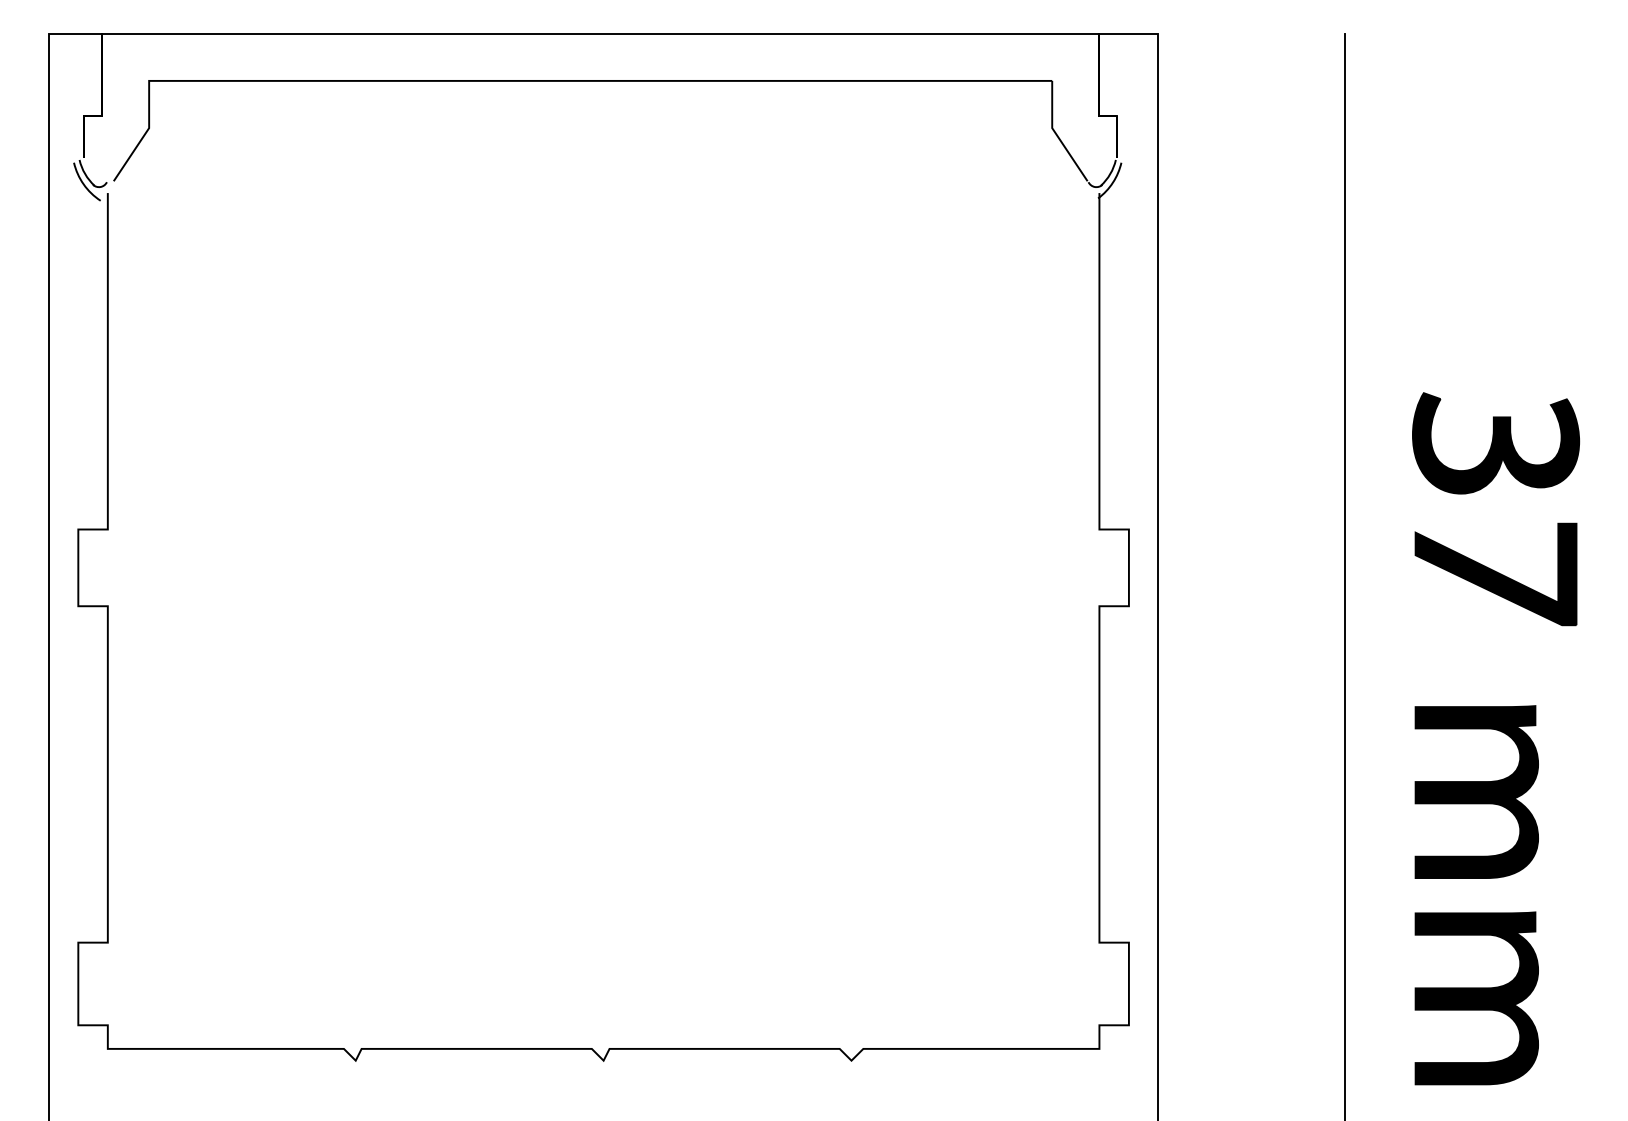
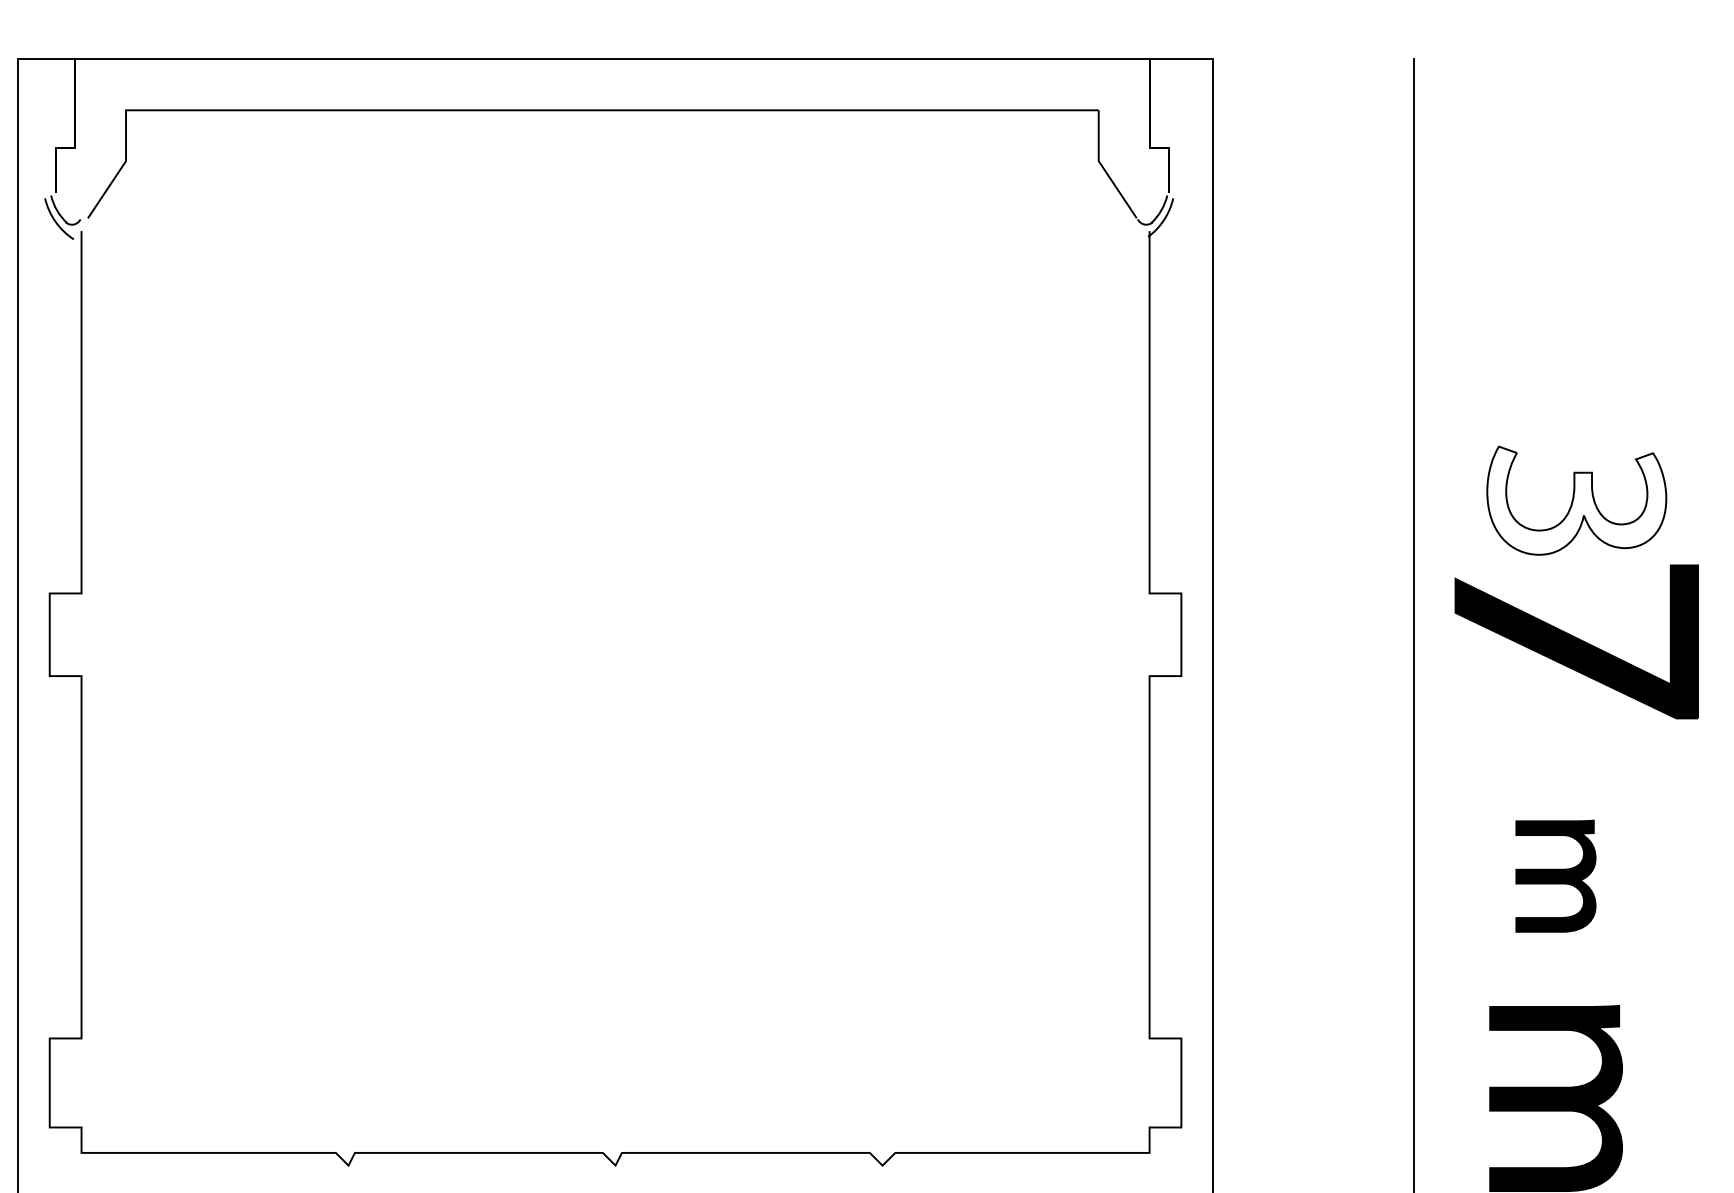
fill: (1495, 443) -> (1576, 500), removed
part: (1495, 574) -> (1576, 641), size x1.4
part: (1476, 791) -> (1555, 875), size x0.6

